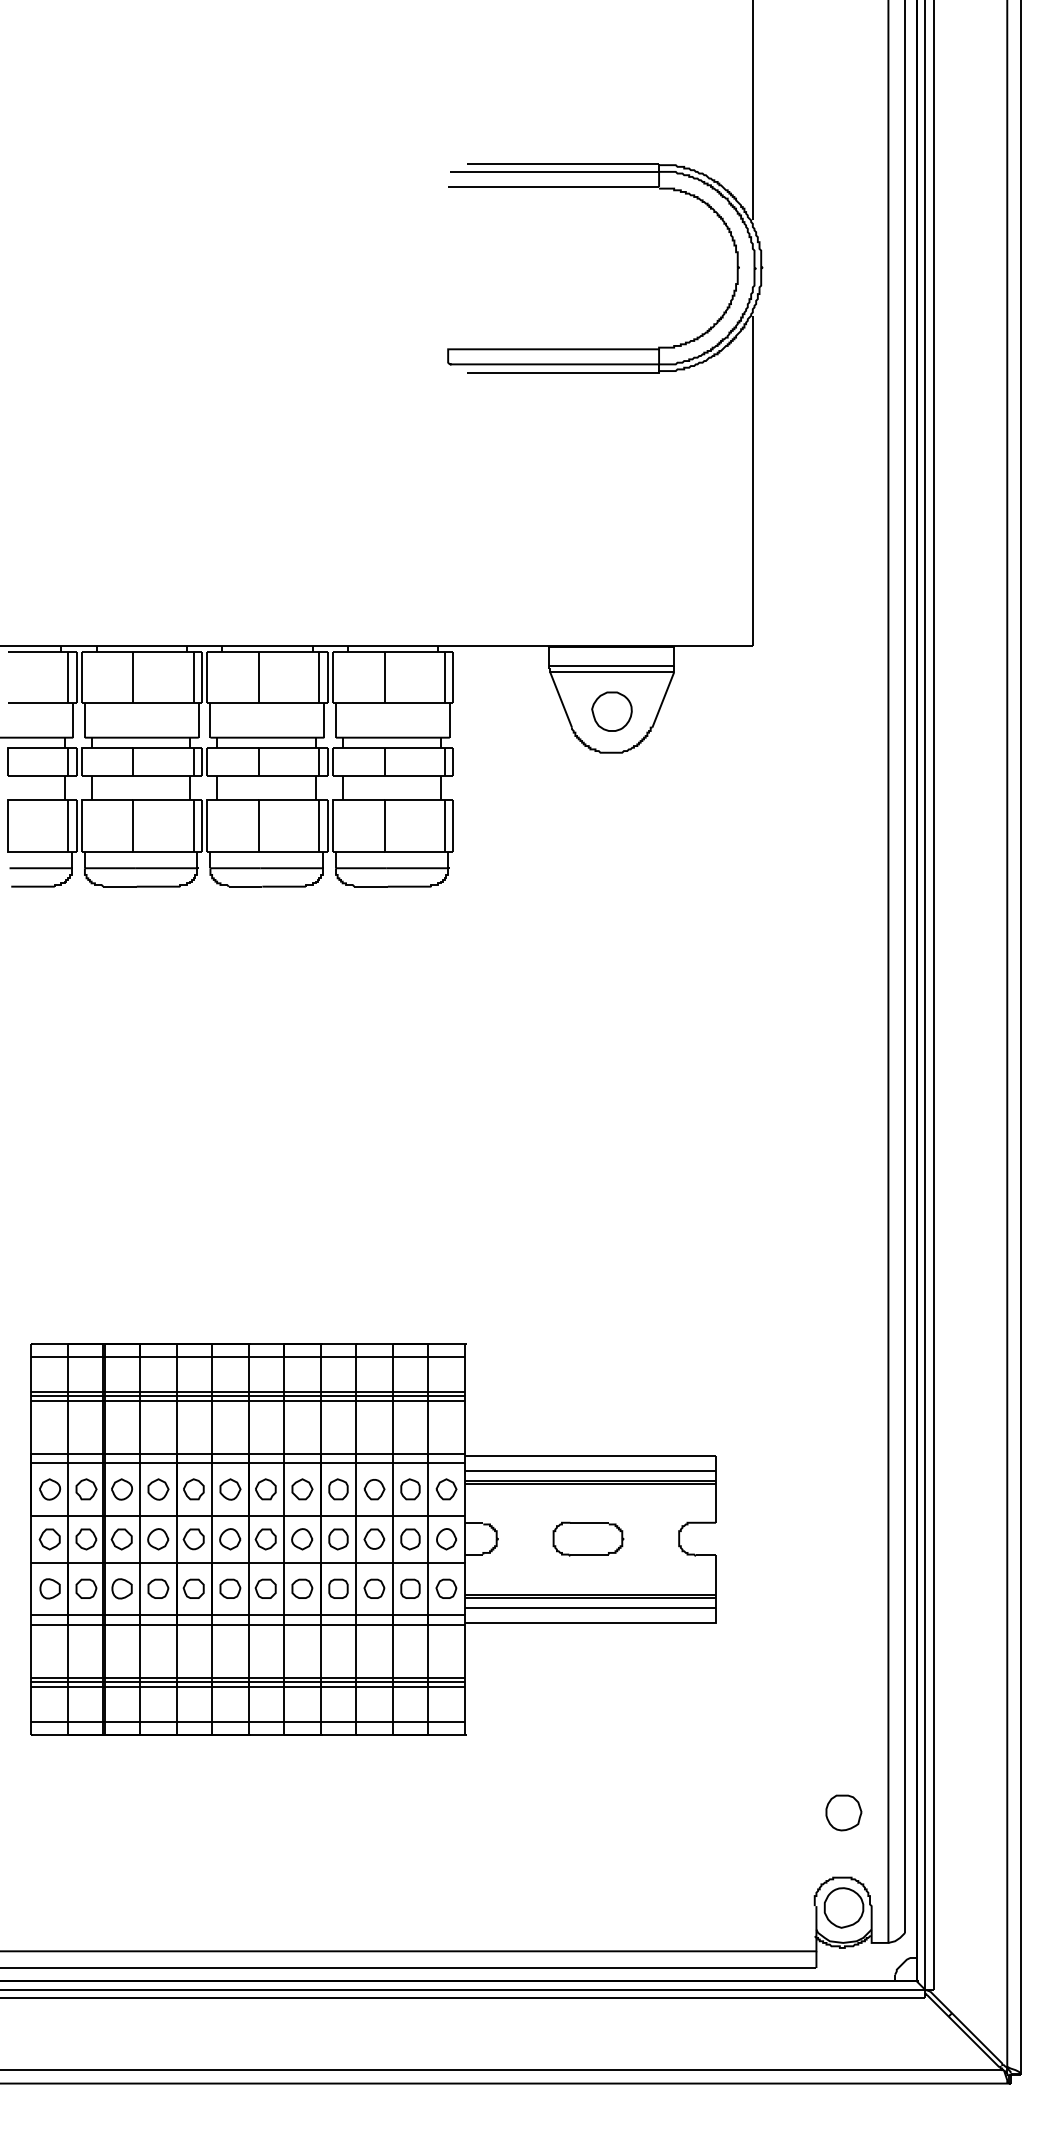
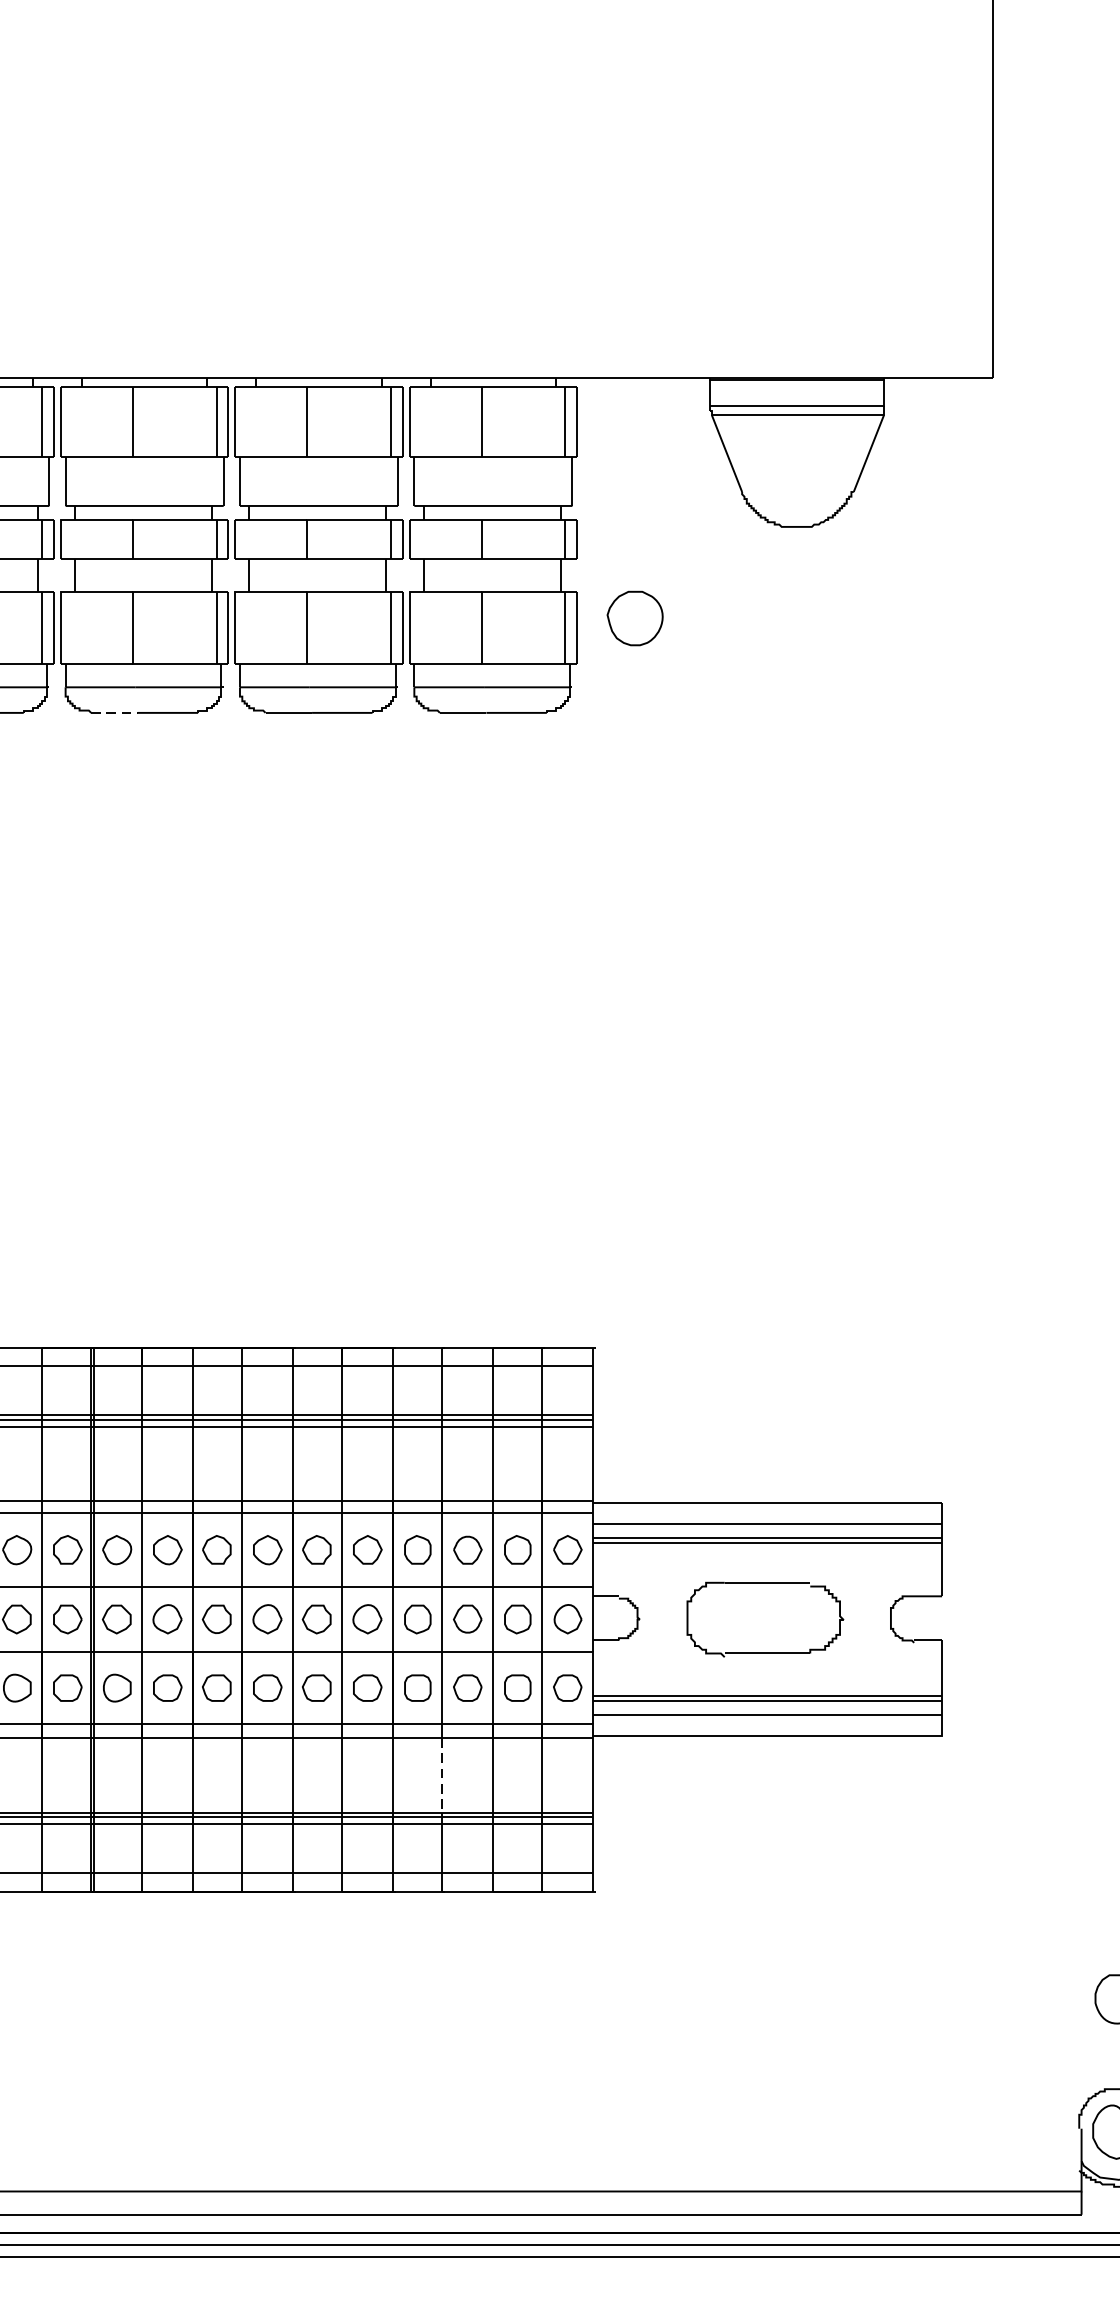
part: (611, 711) -> (634, 618), moved
line: (120, 886) -> (115, 712), solid -> dashed
part: (588, 1538) -> (765, 1618), size x1.6
line: (356, 1651) -> (442, 1775), solid -> dashed

